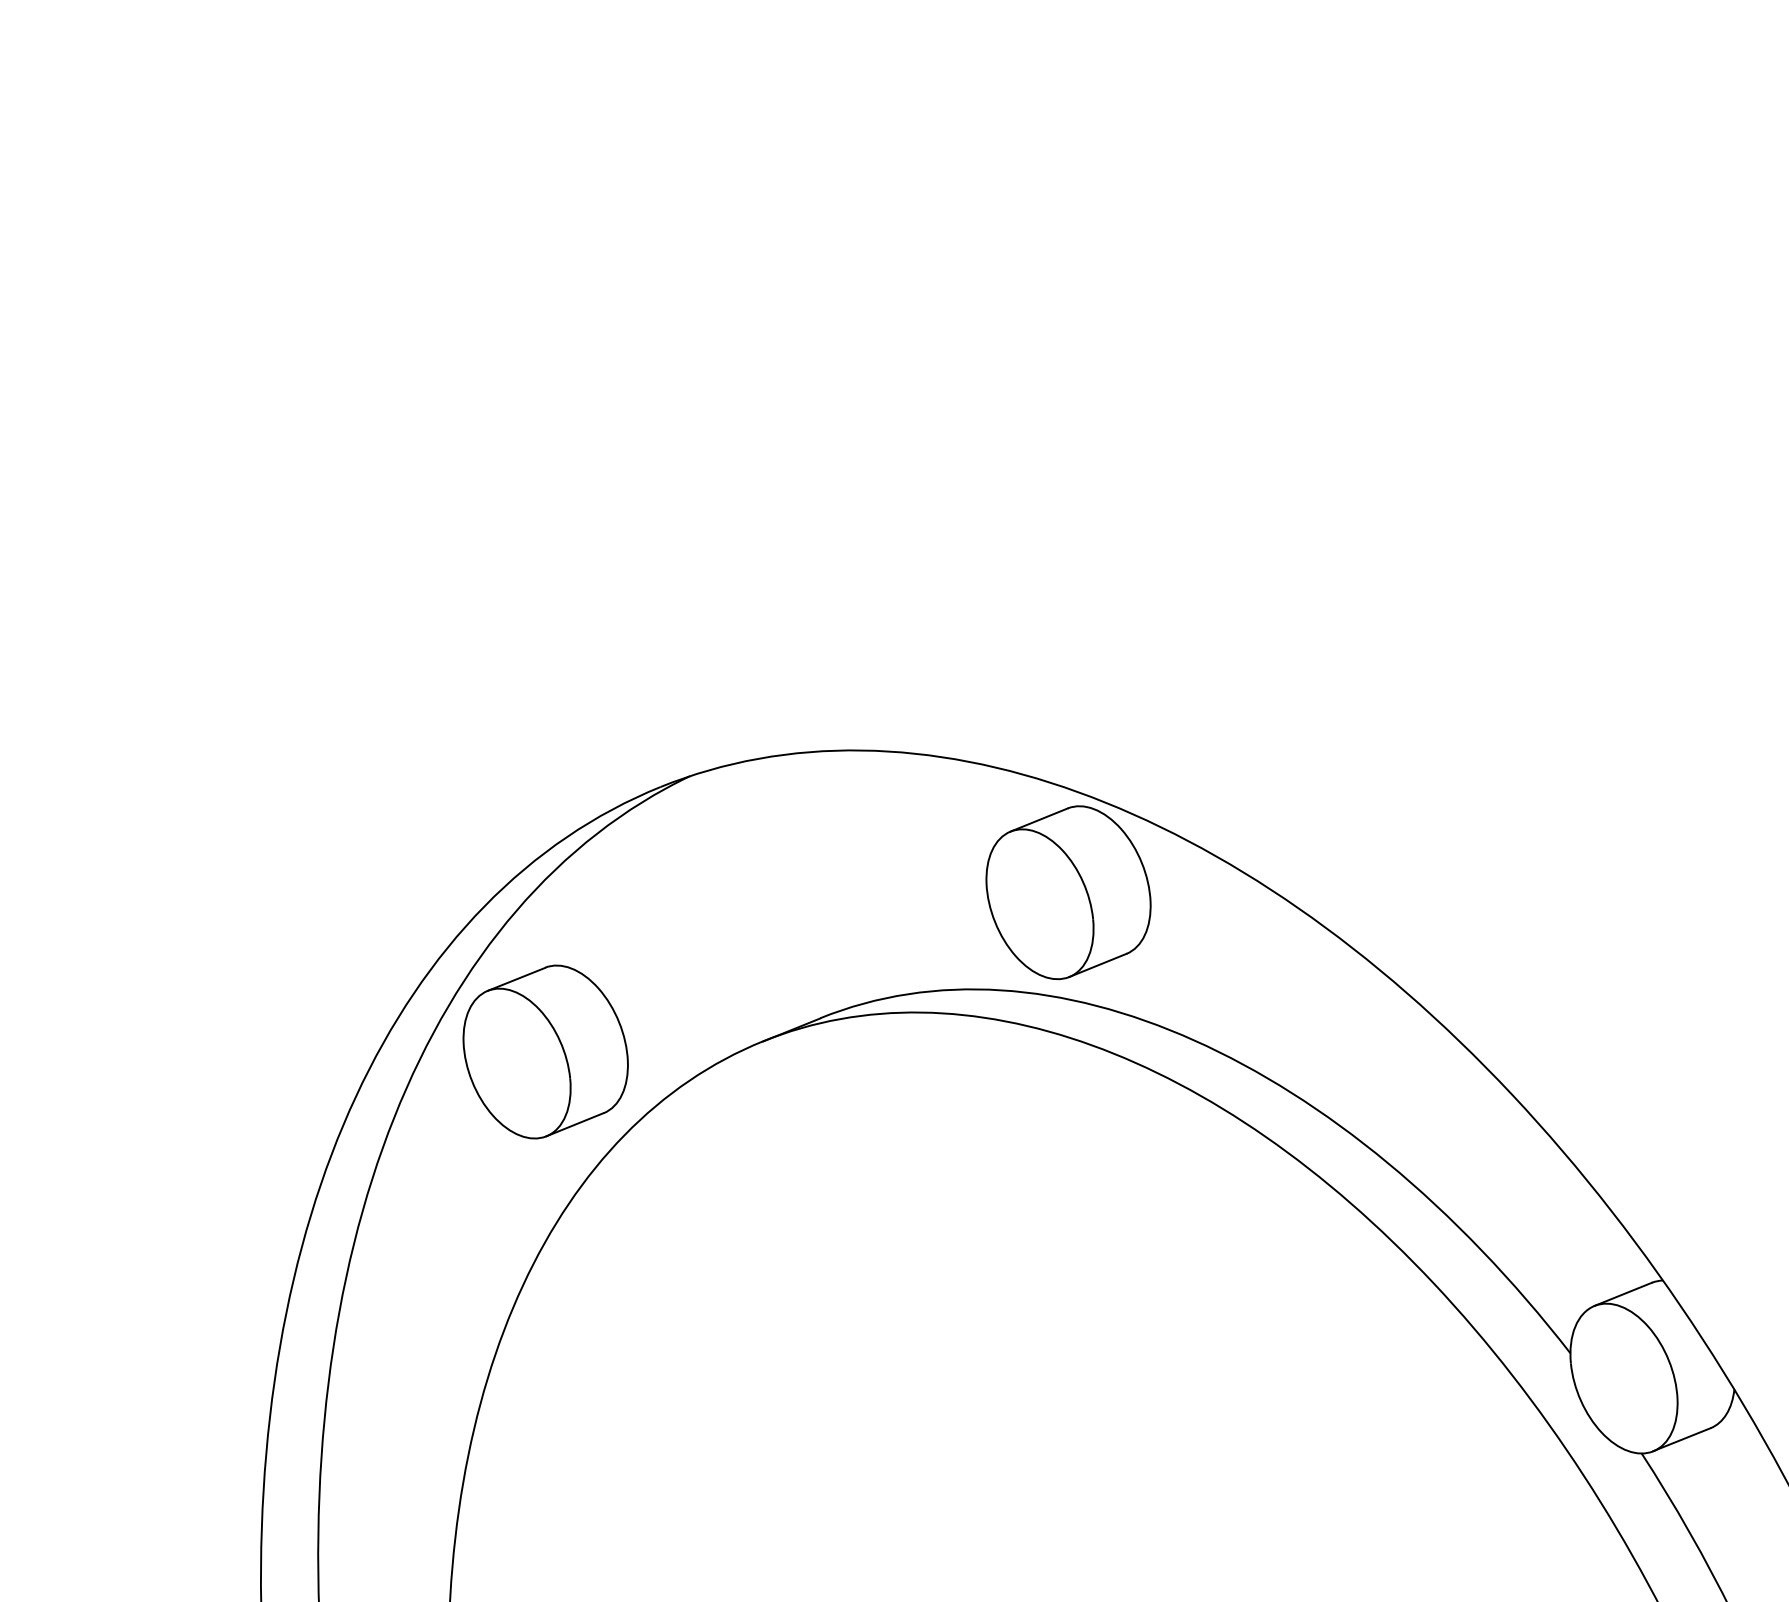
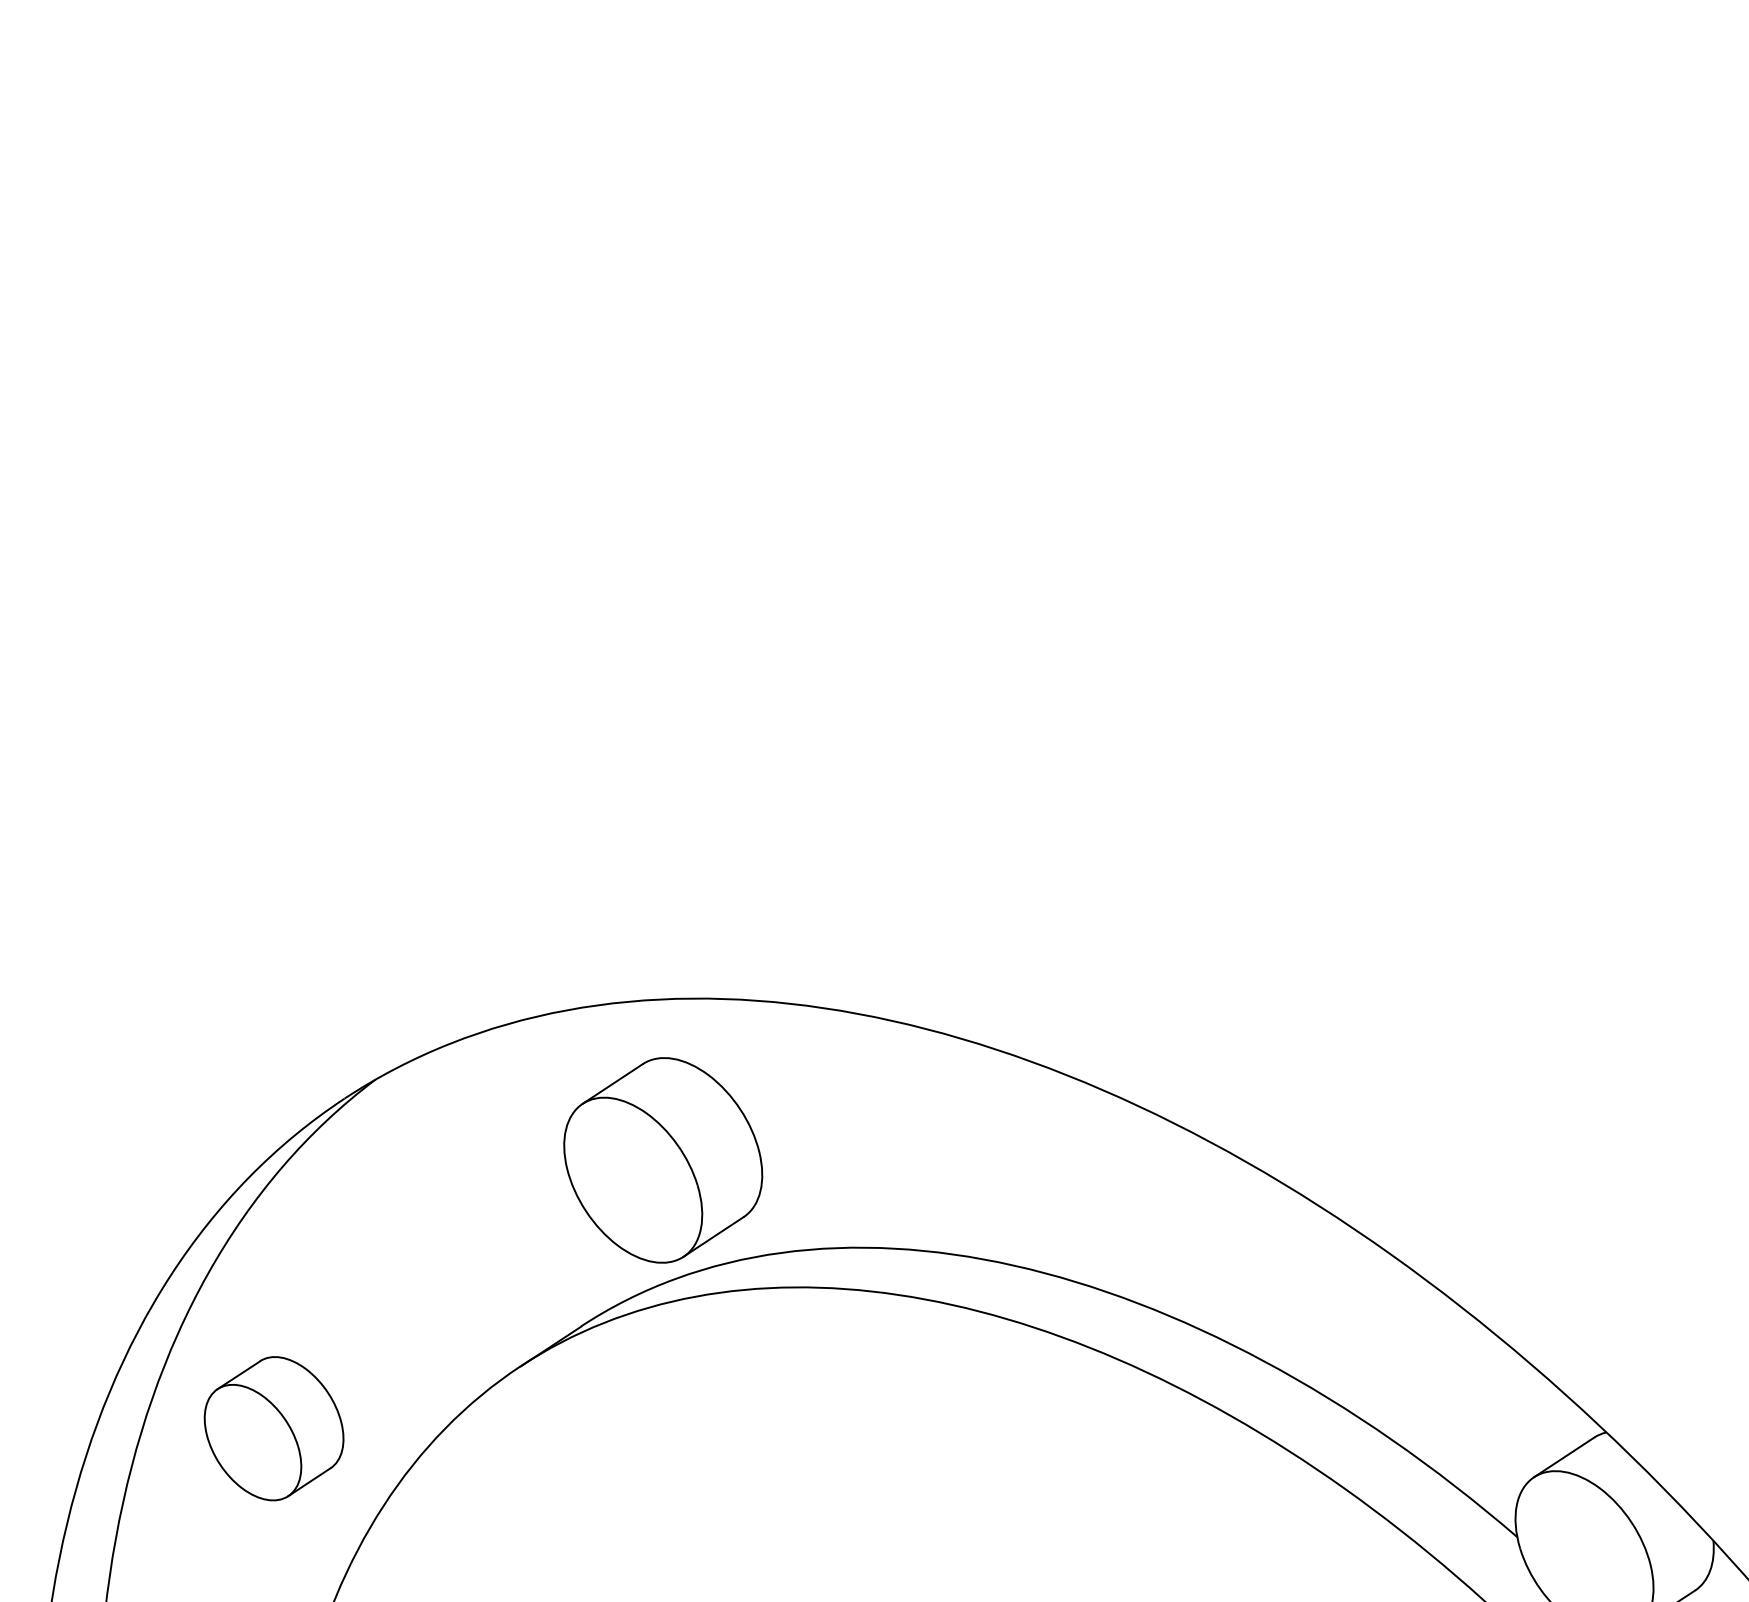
part: (1068, 892) -> (663, 1160), moved
part: (545, 1051) -> (273, 1428), size x0.7

